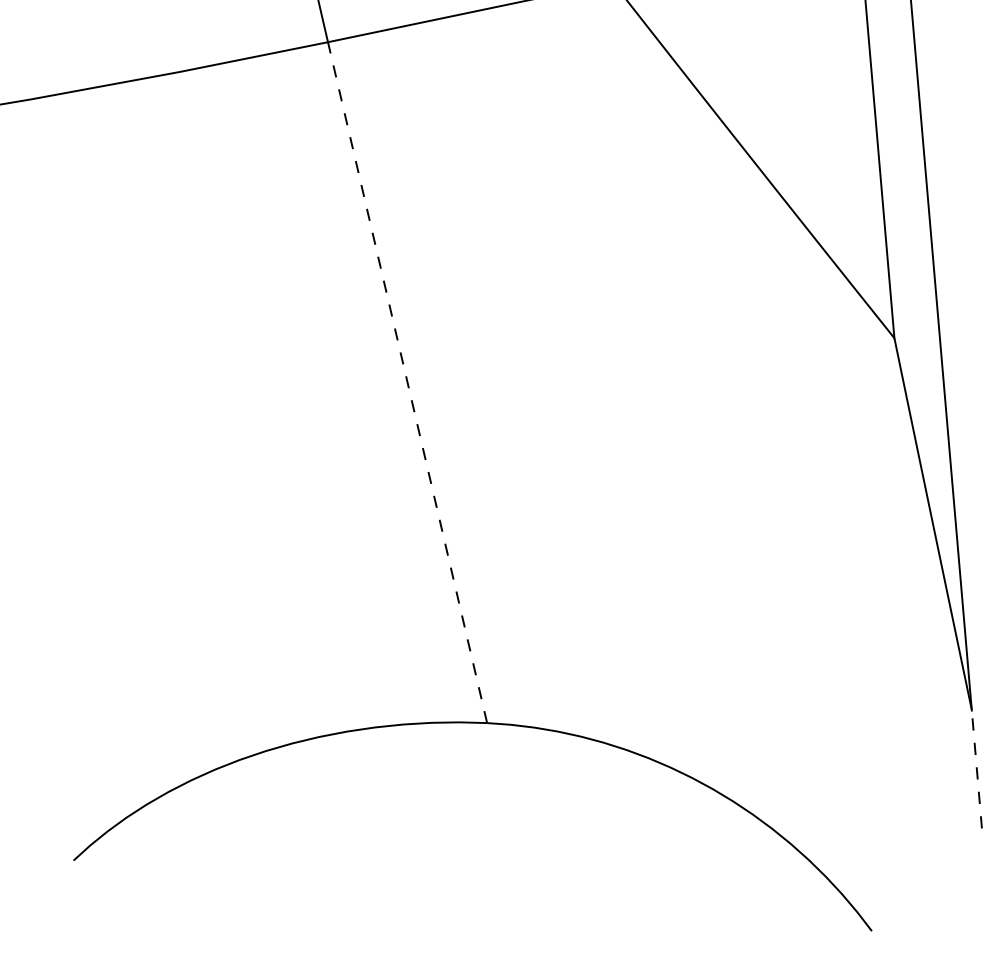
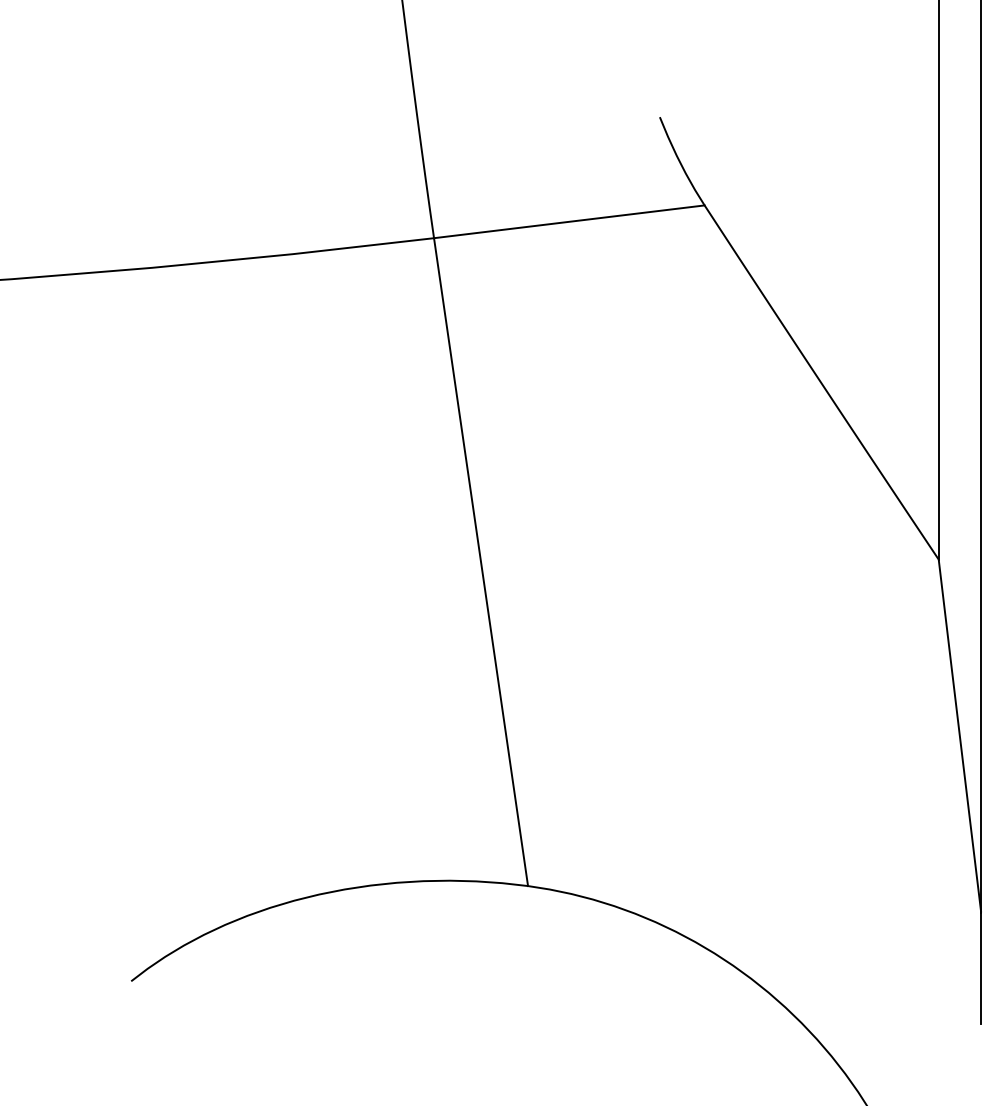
line: (406, 382) -> (480, 561), dashed -> solid
line: (977, 769) -> (981, 968), dashed -> solid

